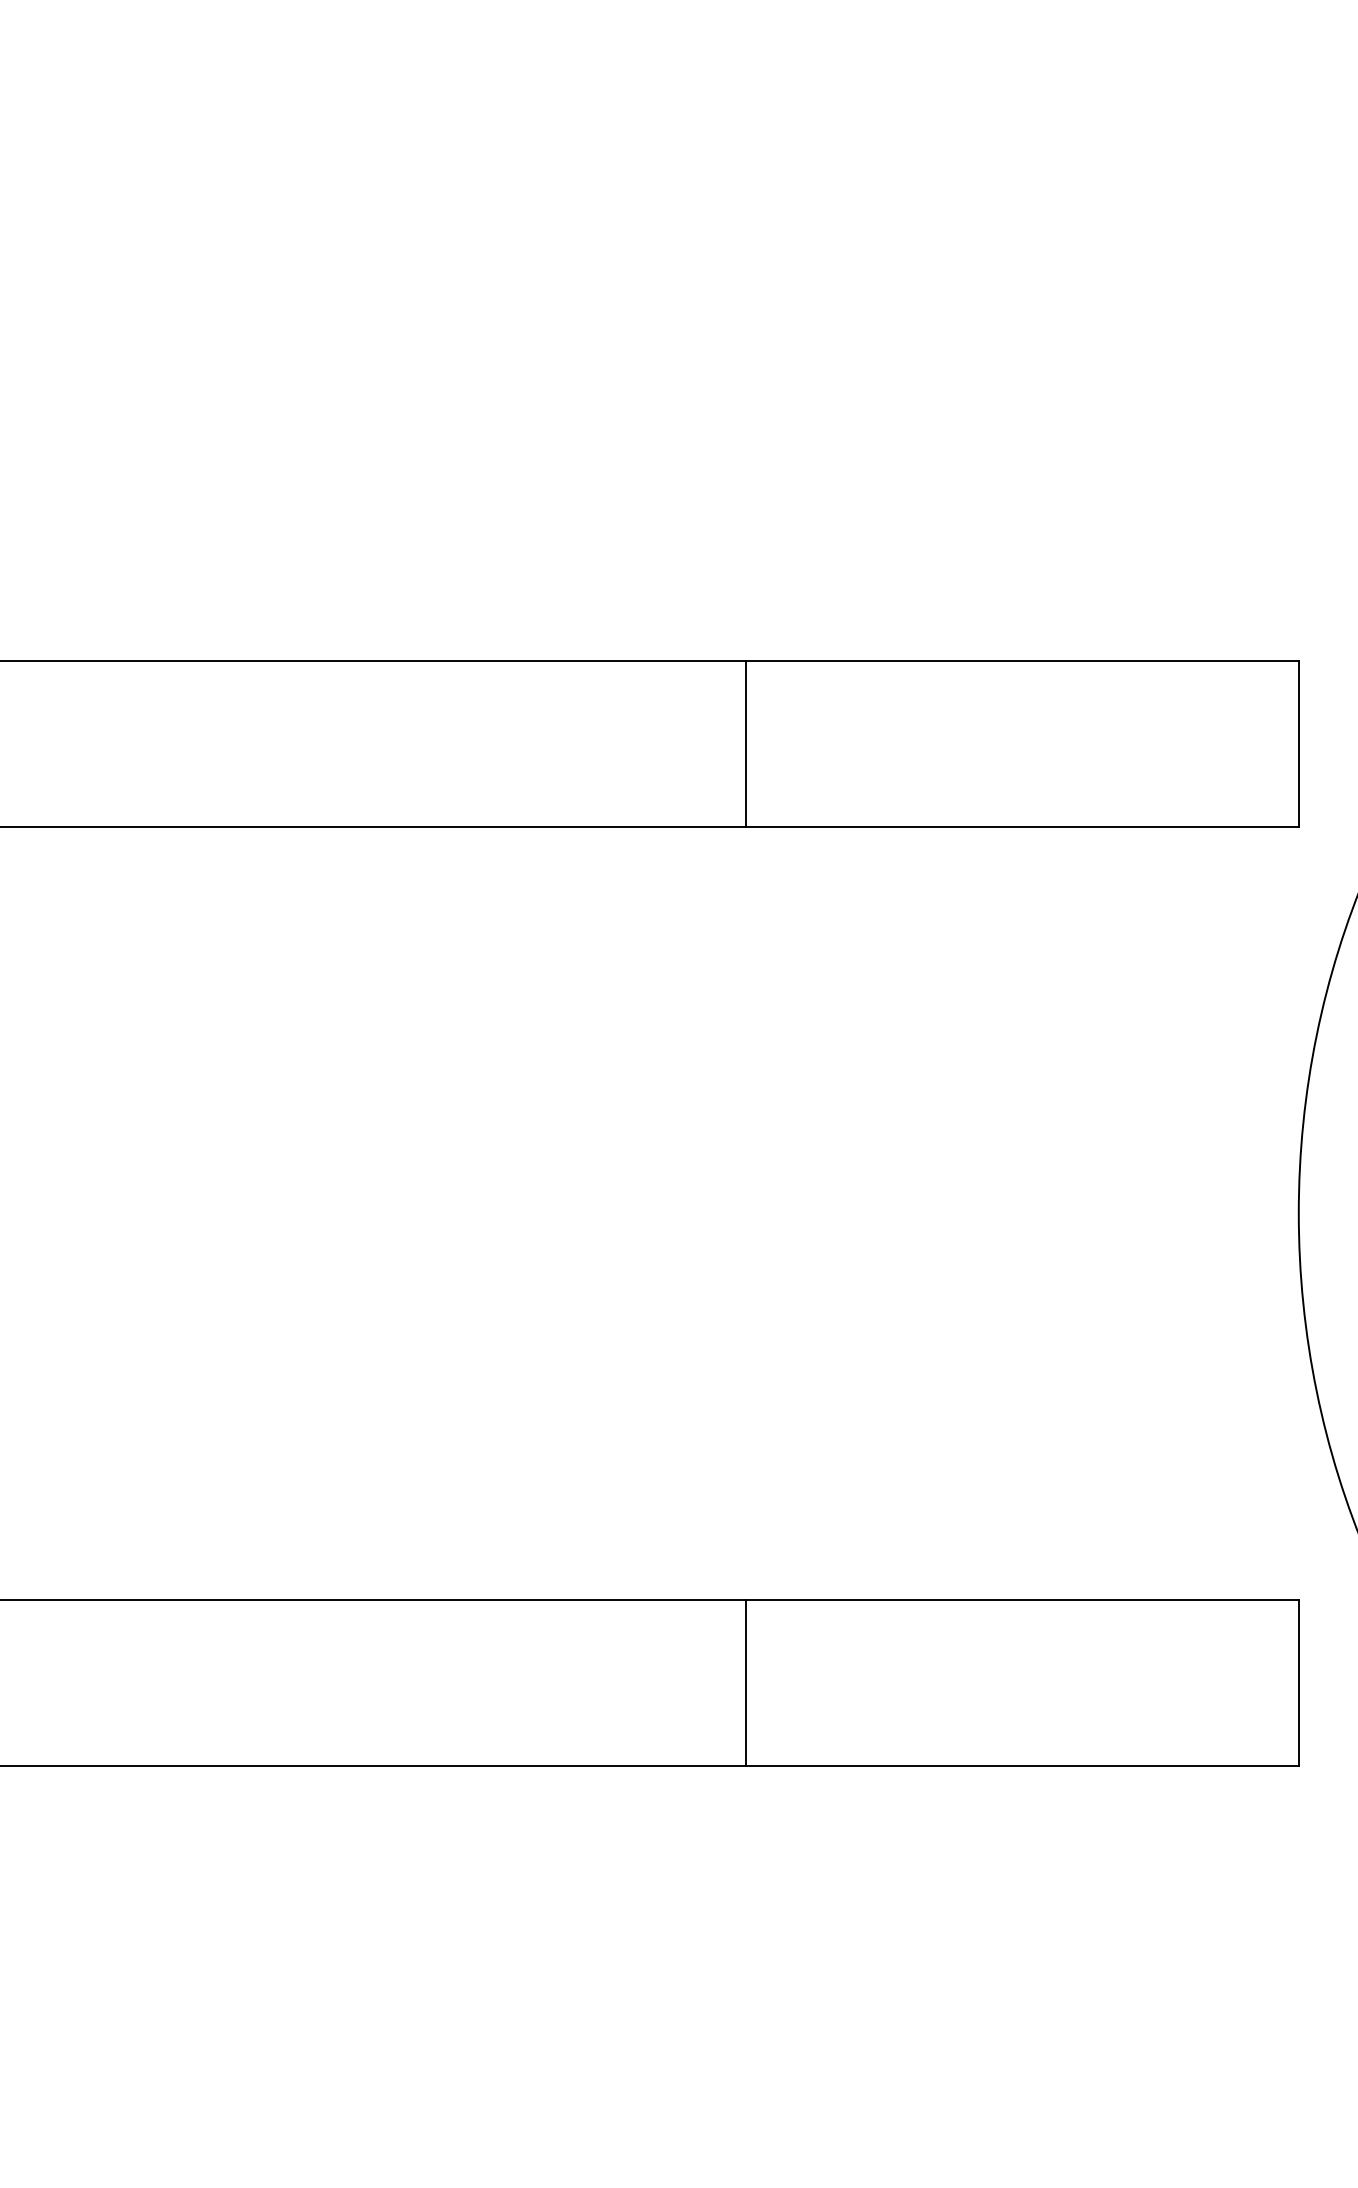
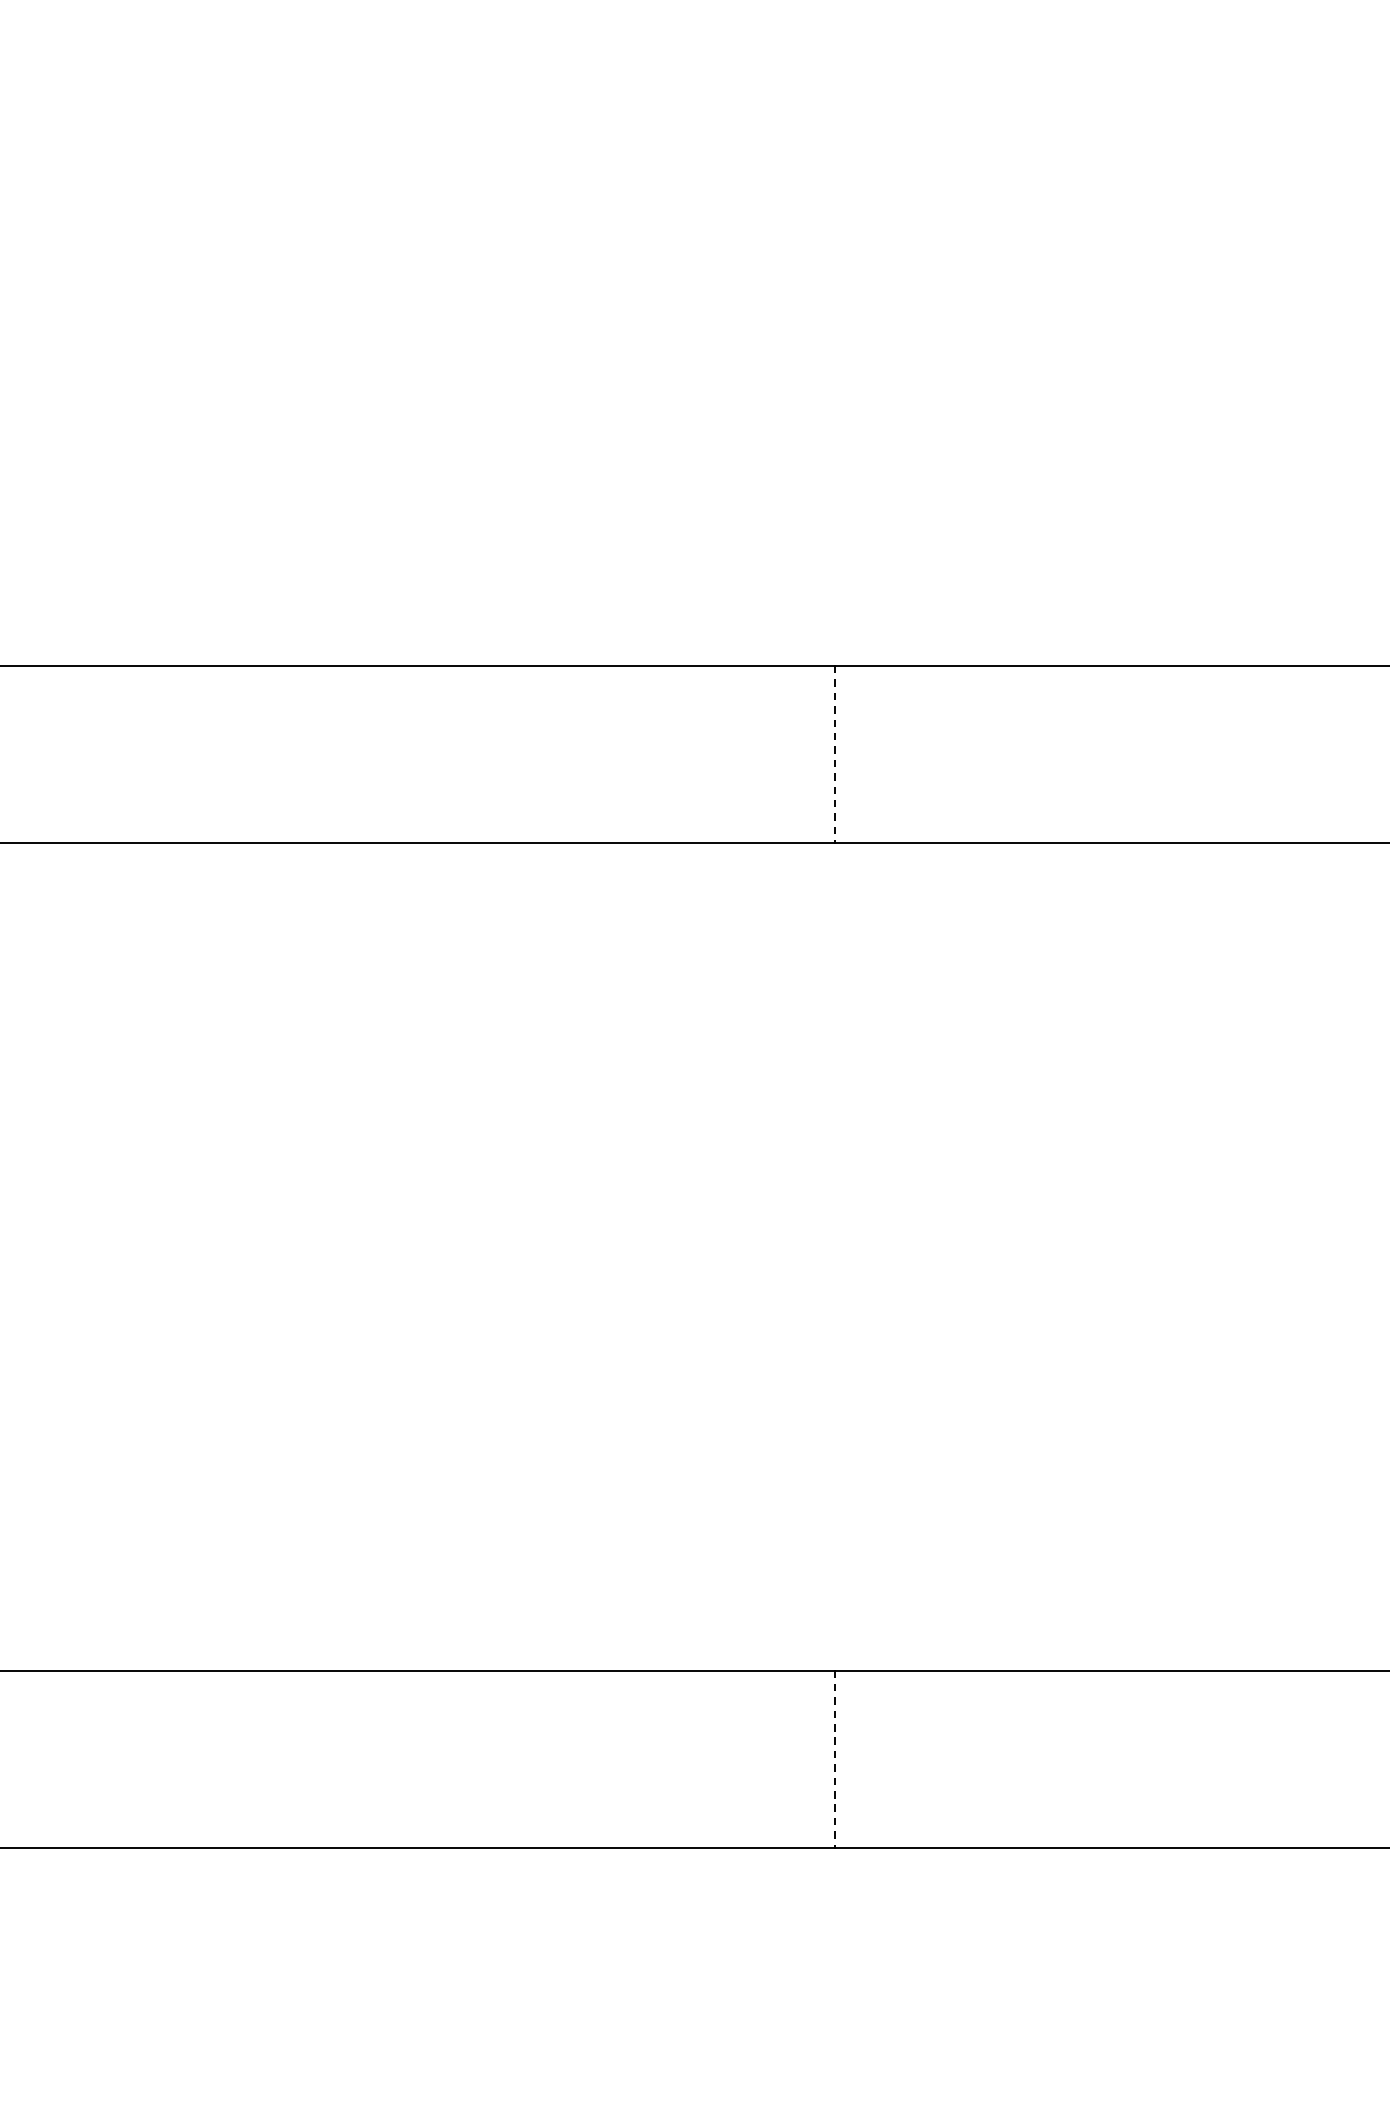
line: (746, 743) -> (834, 754), solid -> dashed
line: (746, 1683) -> (834, 1759), solid -> dashed

